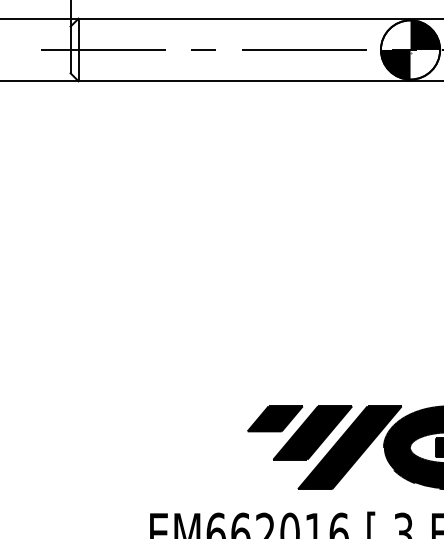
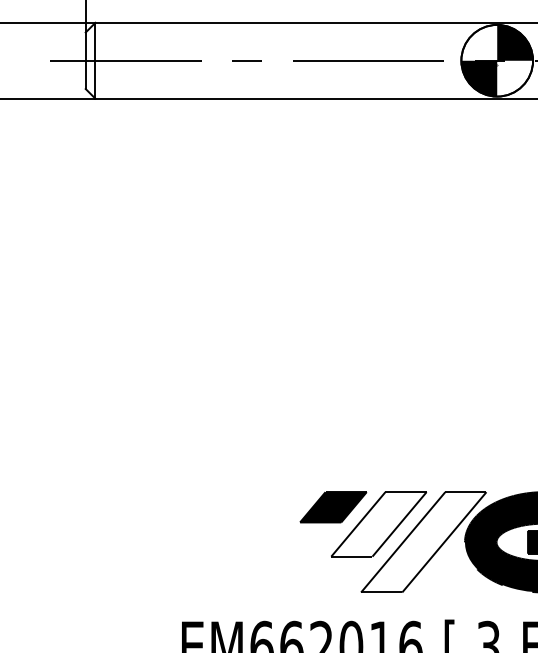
fill: (312, 433) -> (378, 524), removed
fill: (349, 447) -> (423, 542), removed

